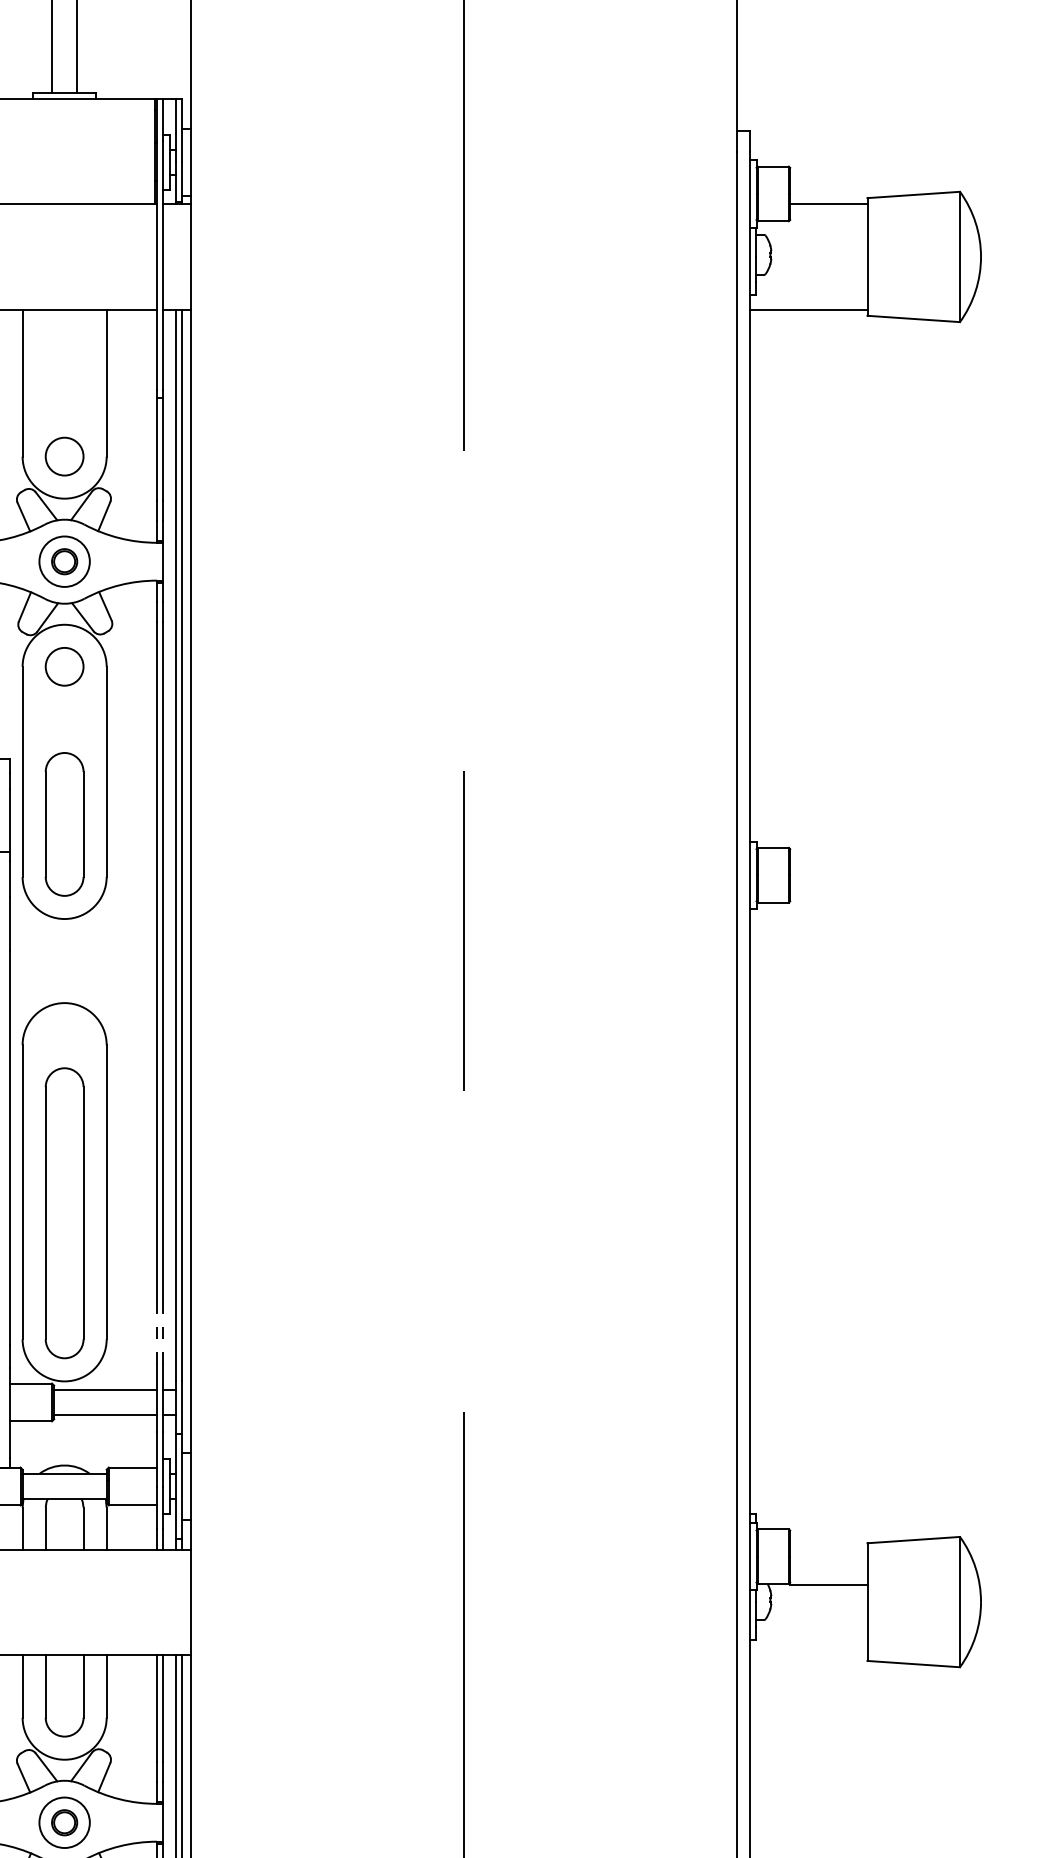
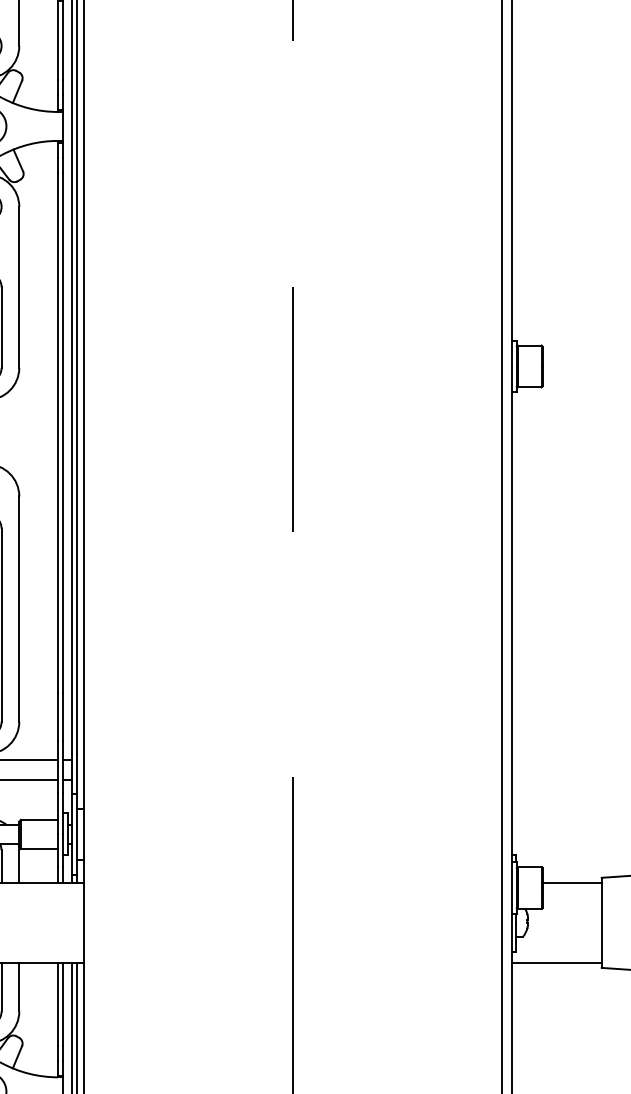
line: (157, 1332) -> (58, 716), dashed -> solid
line: (163, 1332) -> (62, 716), dashed -> solid
line: (828, 1584) -> (571, 882), moved
line: (808, 1654) -> (556, 962), added

